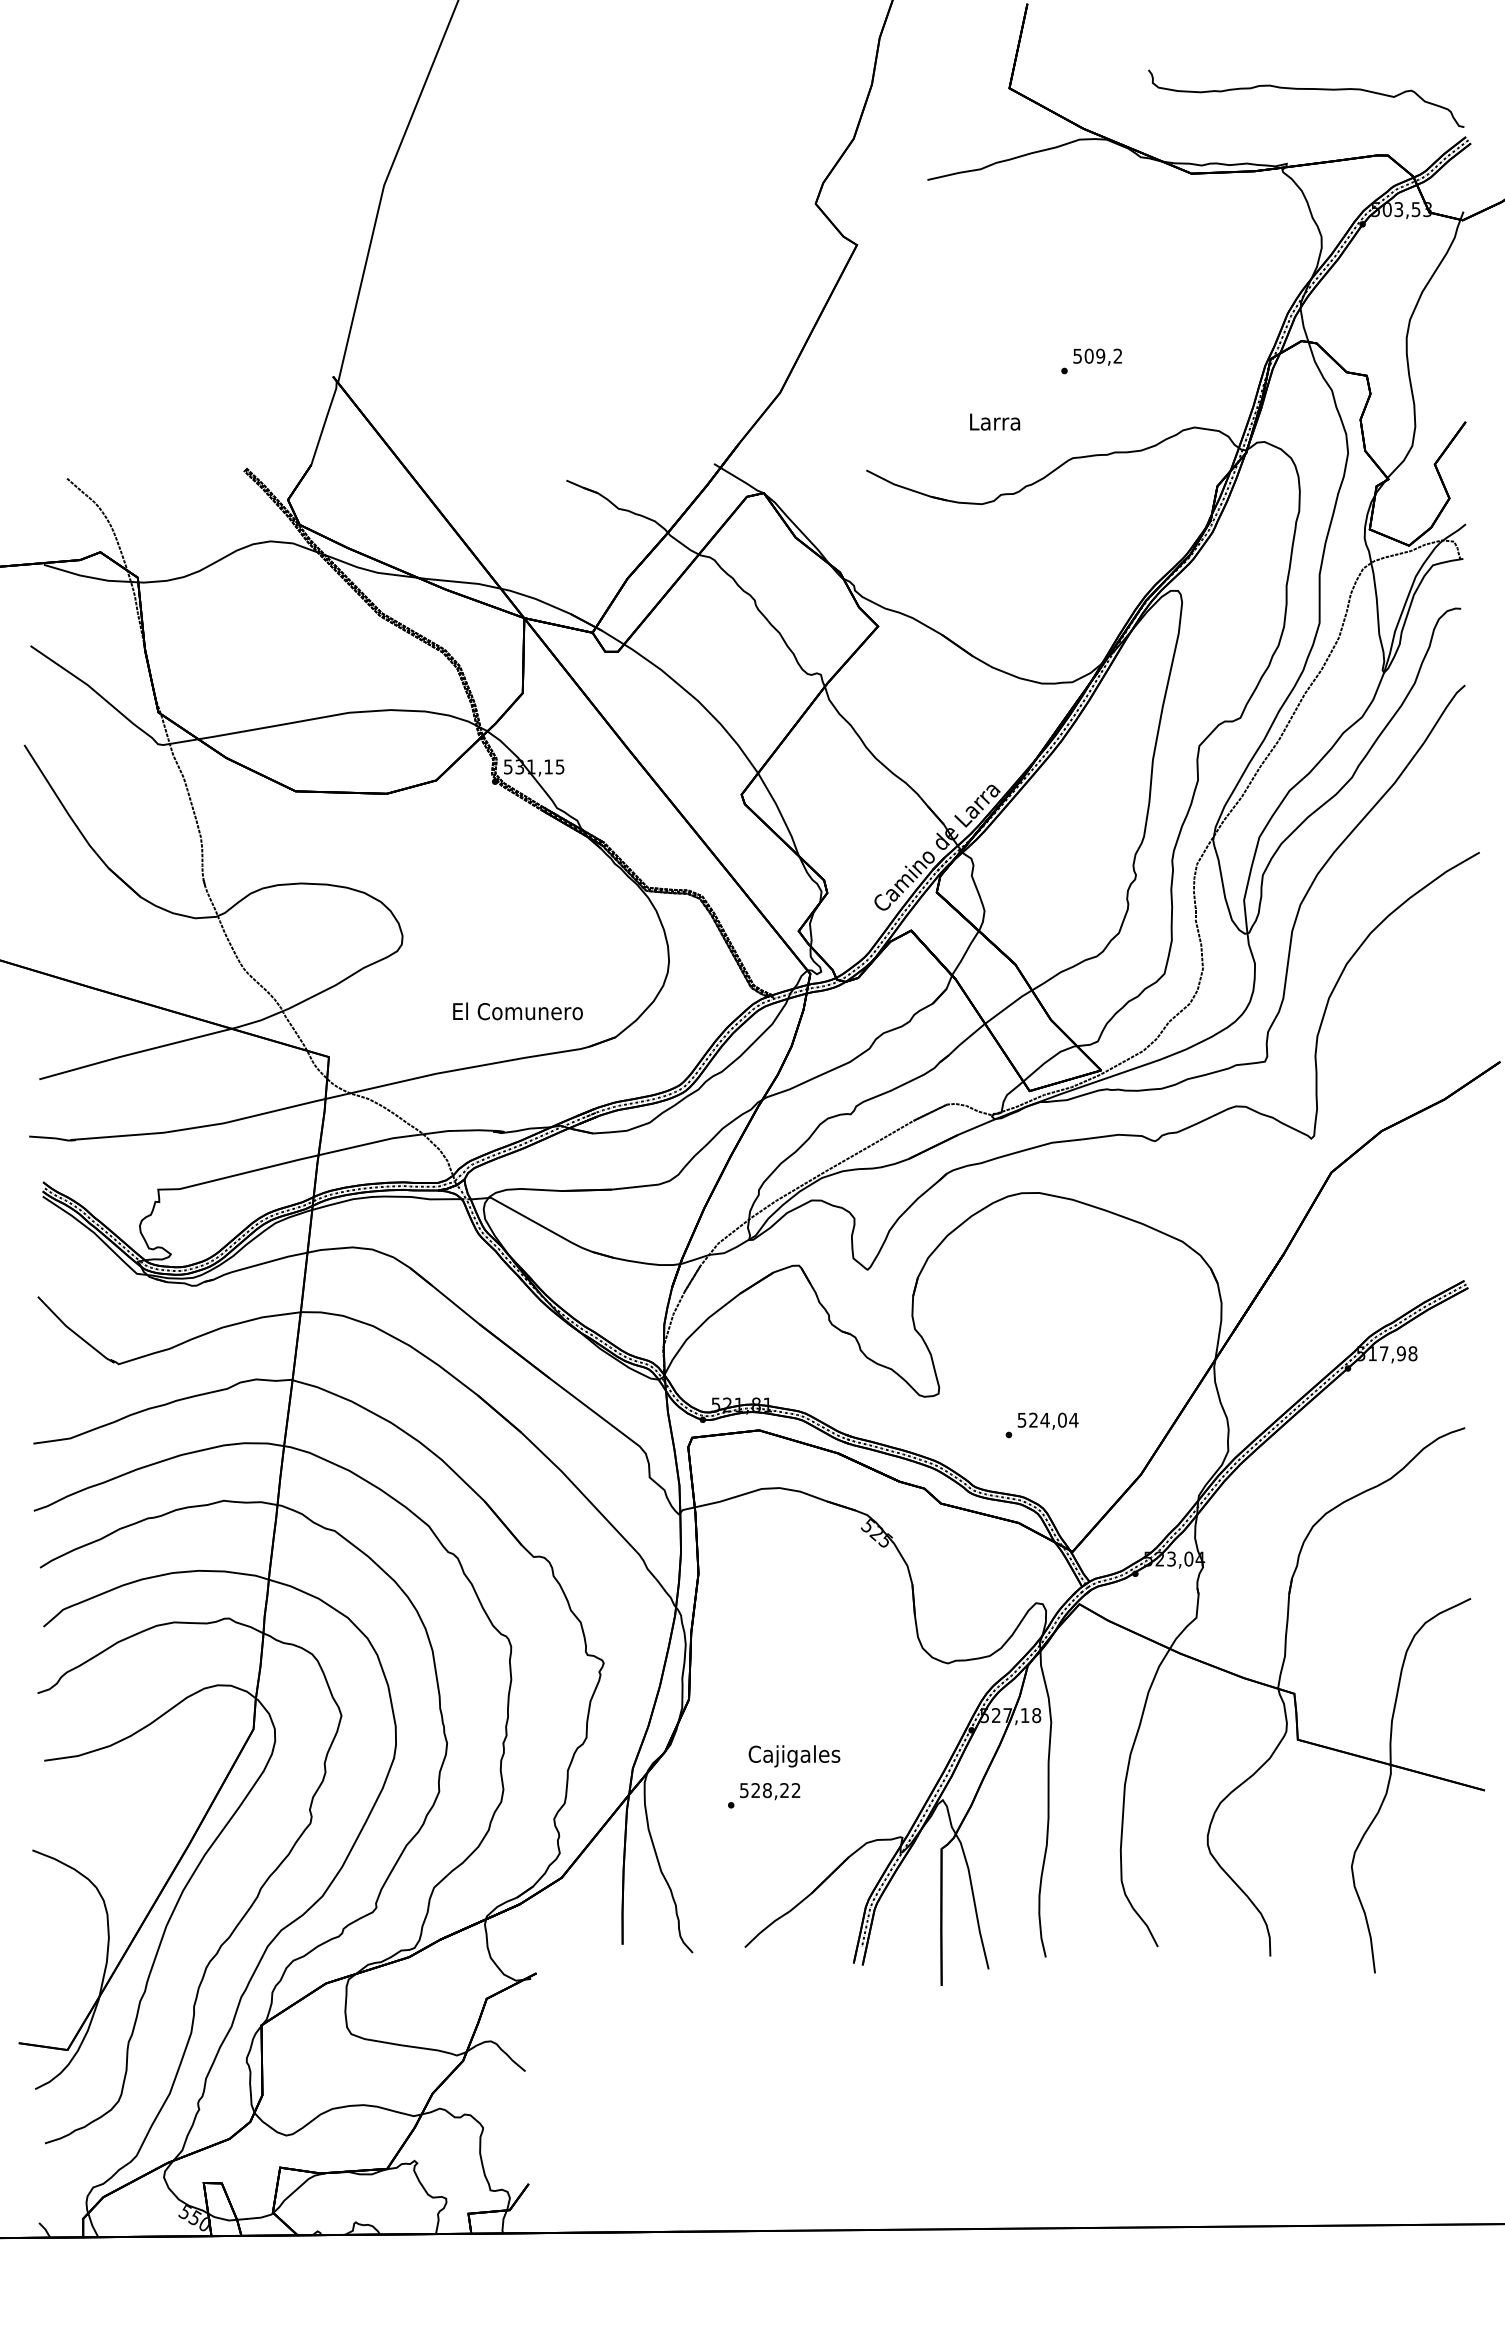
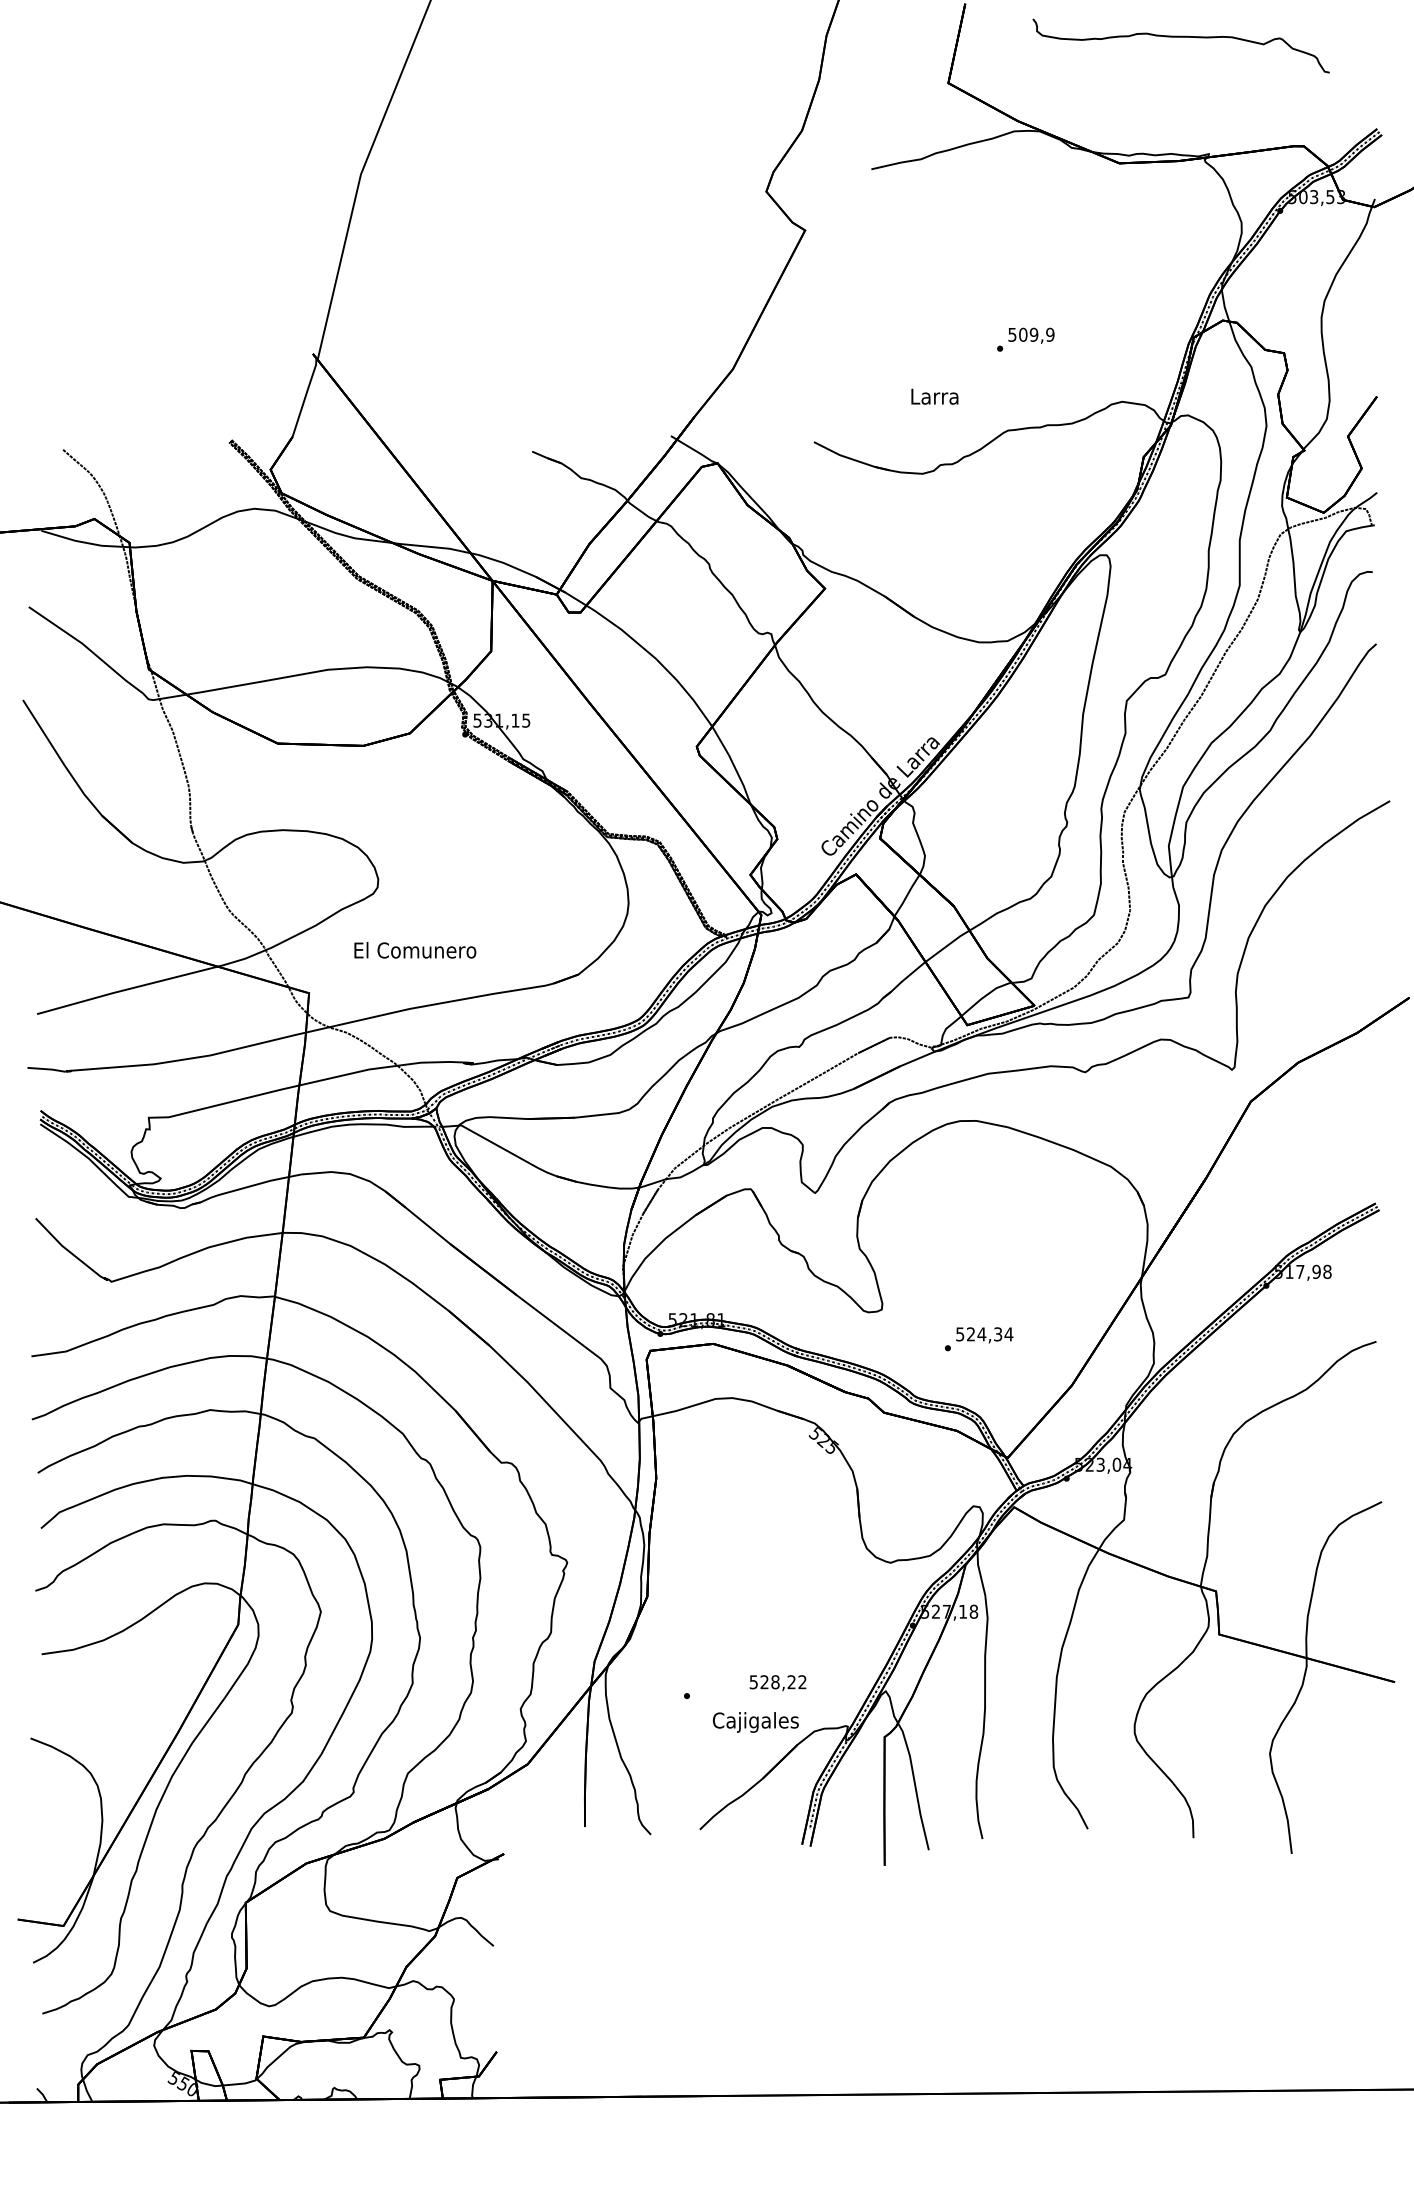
curve: (1306, 89) -> (1181, 37), moved
text: (1117, 355) -> (1049, 334), 509,2 -> 509,9
text: (517, 1011) -> (414, 950), moved
text: (1062, 1419) -> (998, 1333), 524,04 -> 524,34
text: (794, 1756) -> (755, 1722), moved
text: (770, 1791) -> (778, 1683), moved

